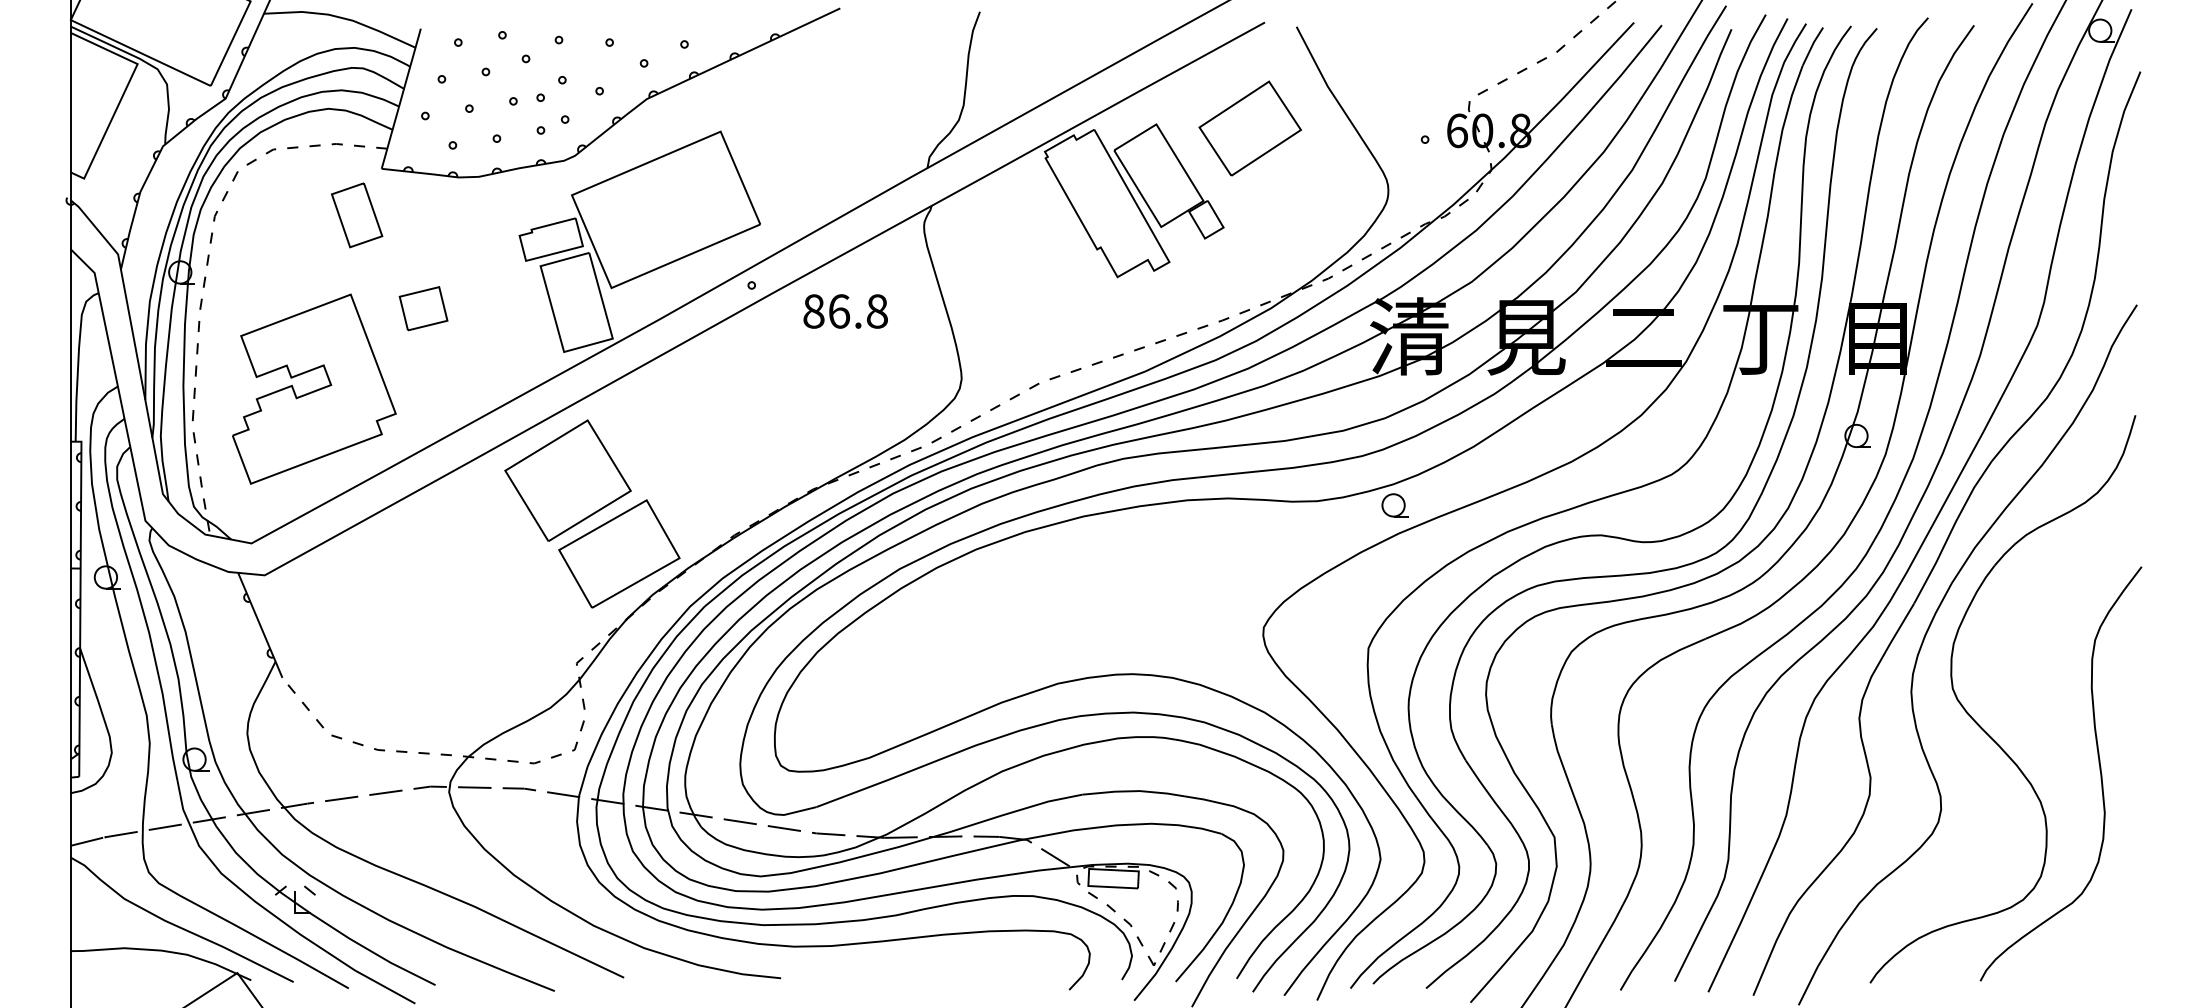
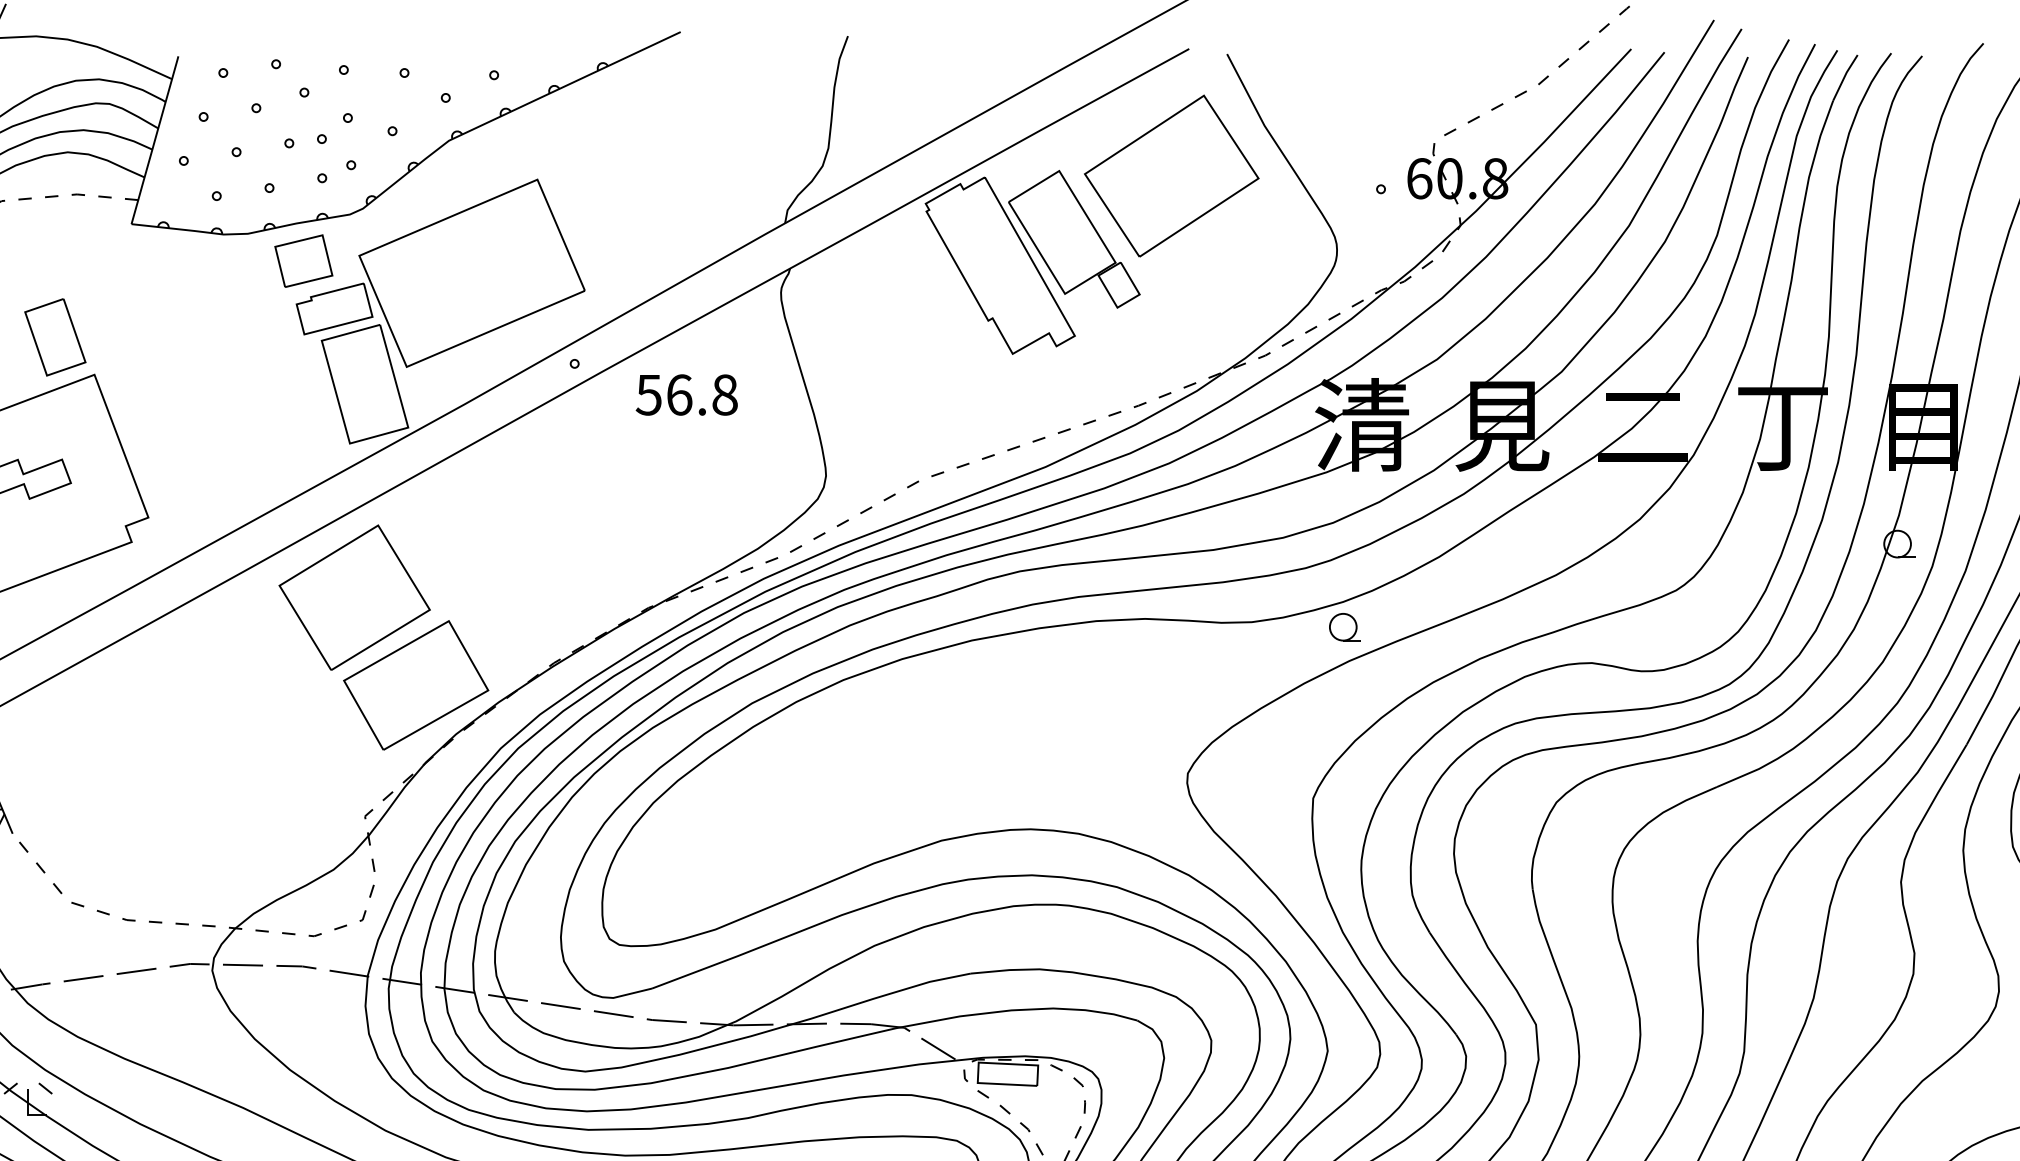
part: (1249, 128) -> (1170, 175), size x1.43
part: (357, 215) -> (55, 337), moved
part: (423, 308) -> (303, 260), moved
text: (813, 311) -> (648, 395), 86.8 -> 56.8

